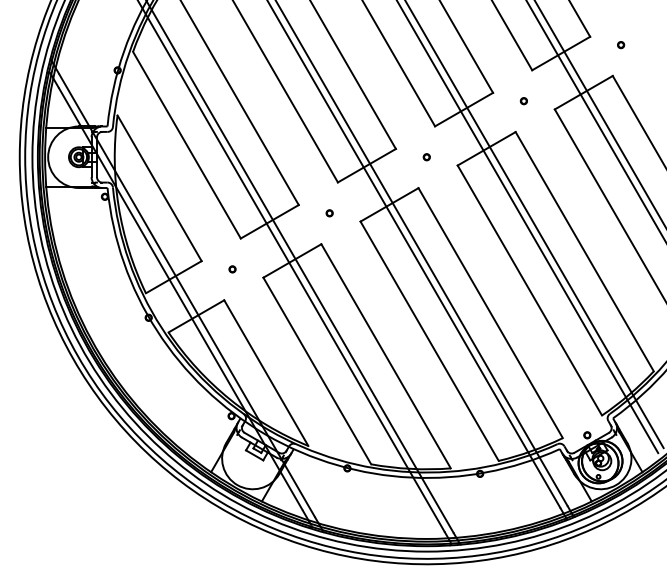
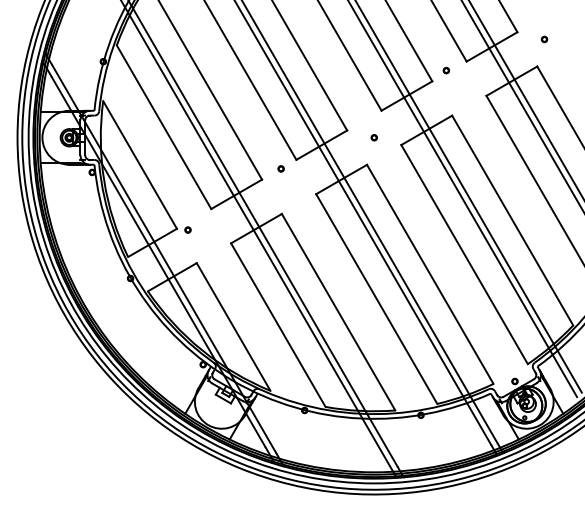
part: (522, 101) -> (445, 70), moved
part: (328, 212) -> (280, 168), moved
part: (231, 268) -> (187, 229), moved

